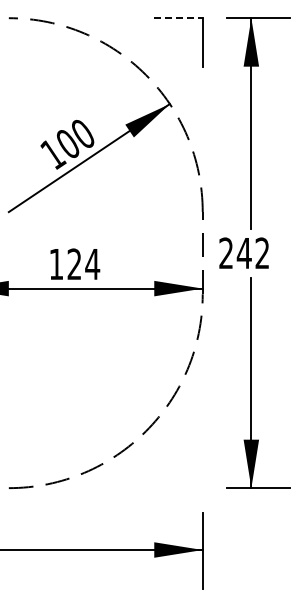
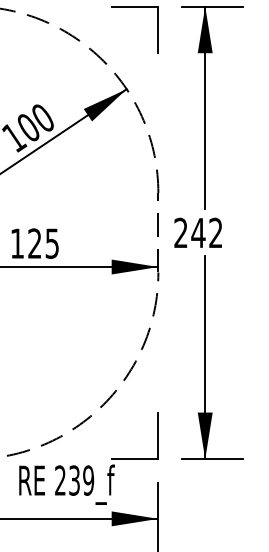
line: (178, 18) -> (135, 6), dashed -> solid
text: (92, 264) -> (52, 243), 124 -> 125
part: (130, 494) -> (88, 465), added

